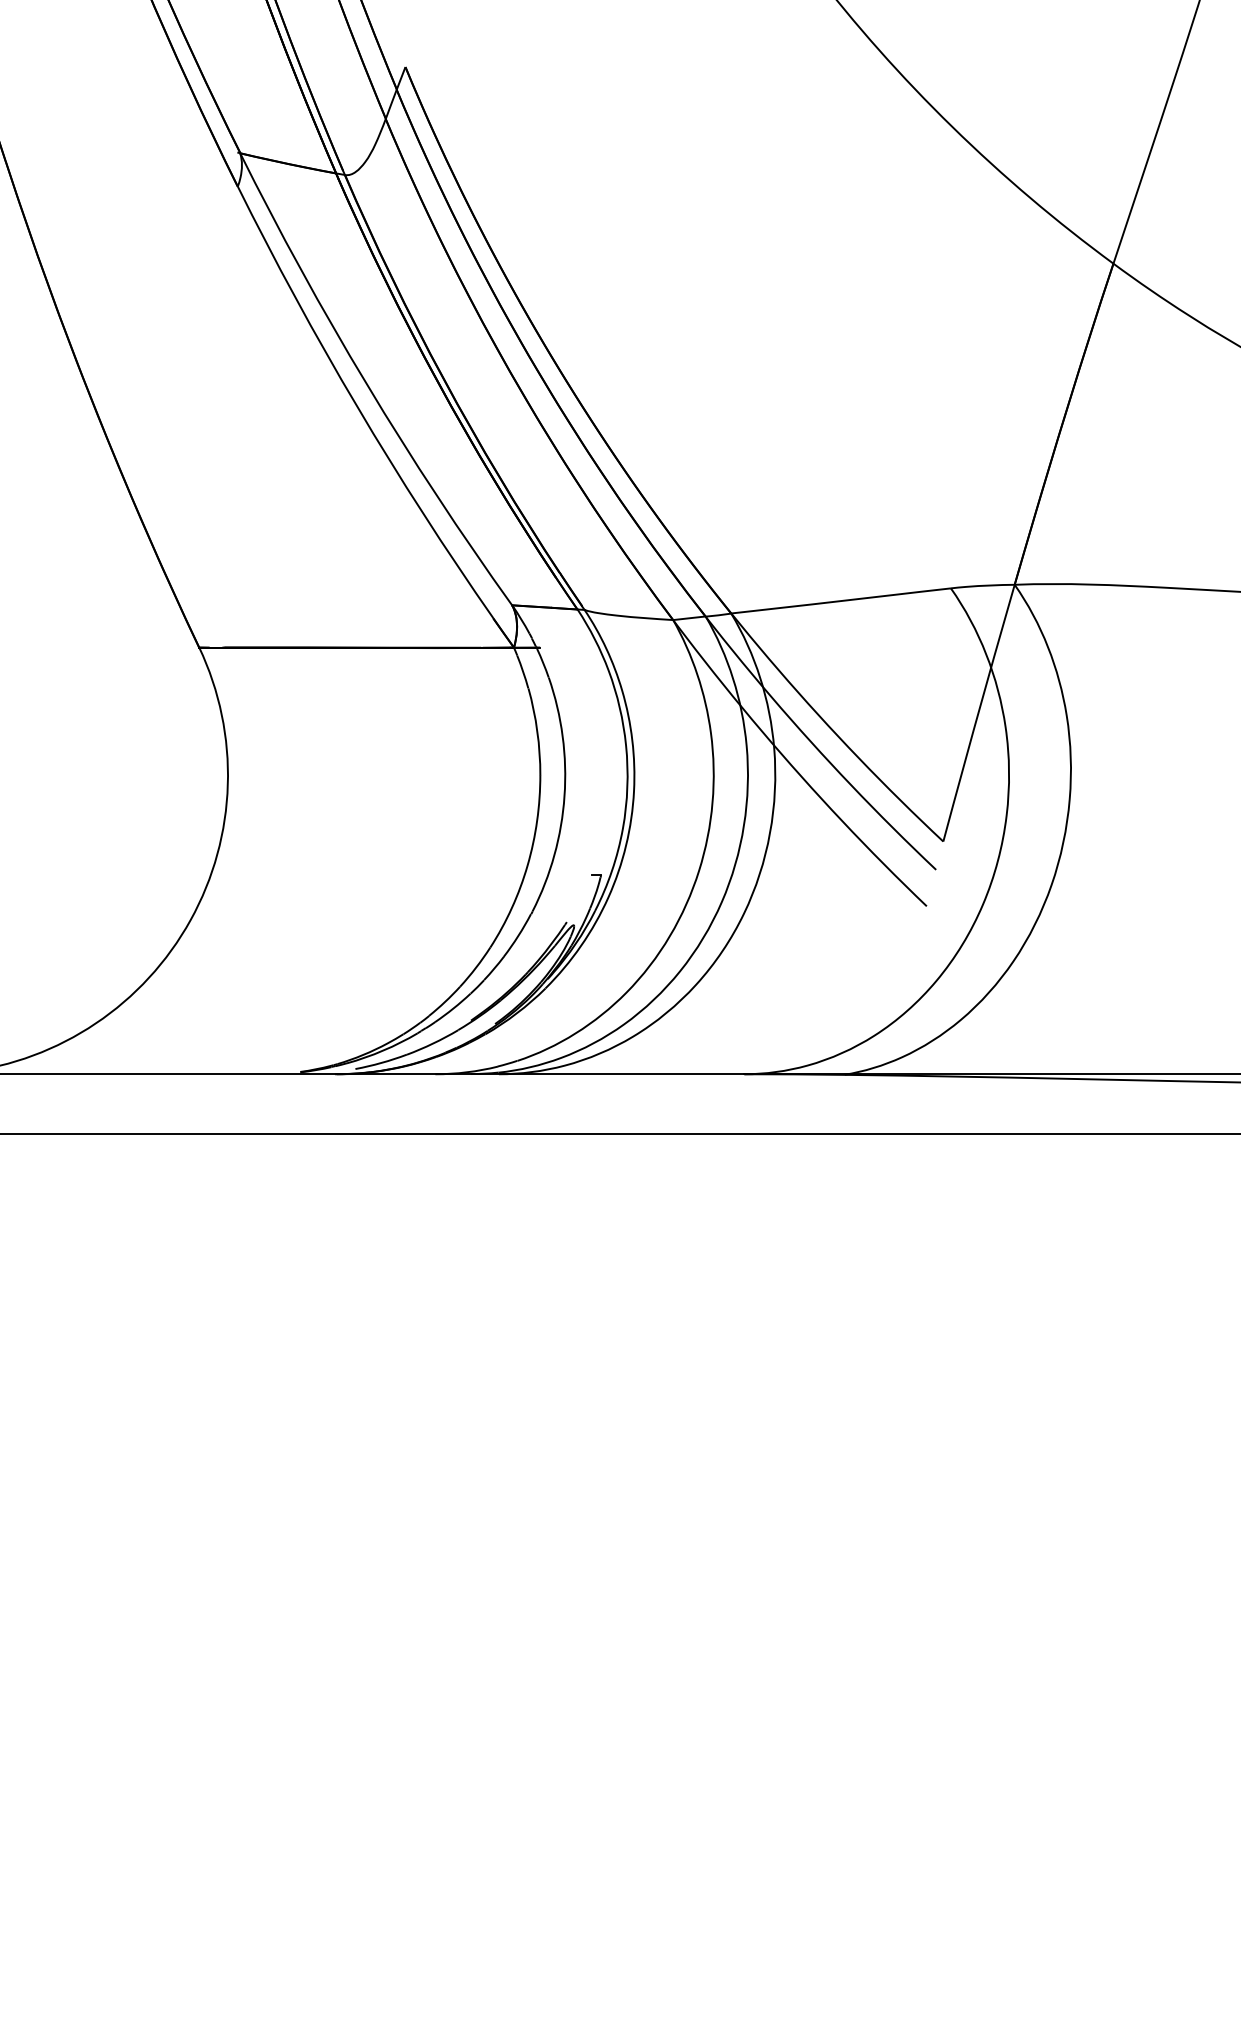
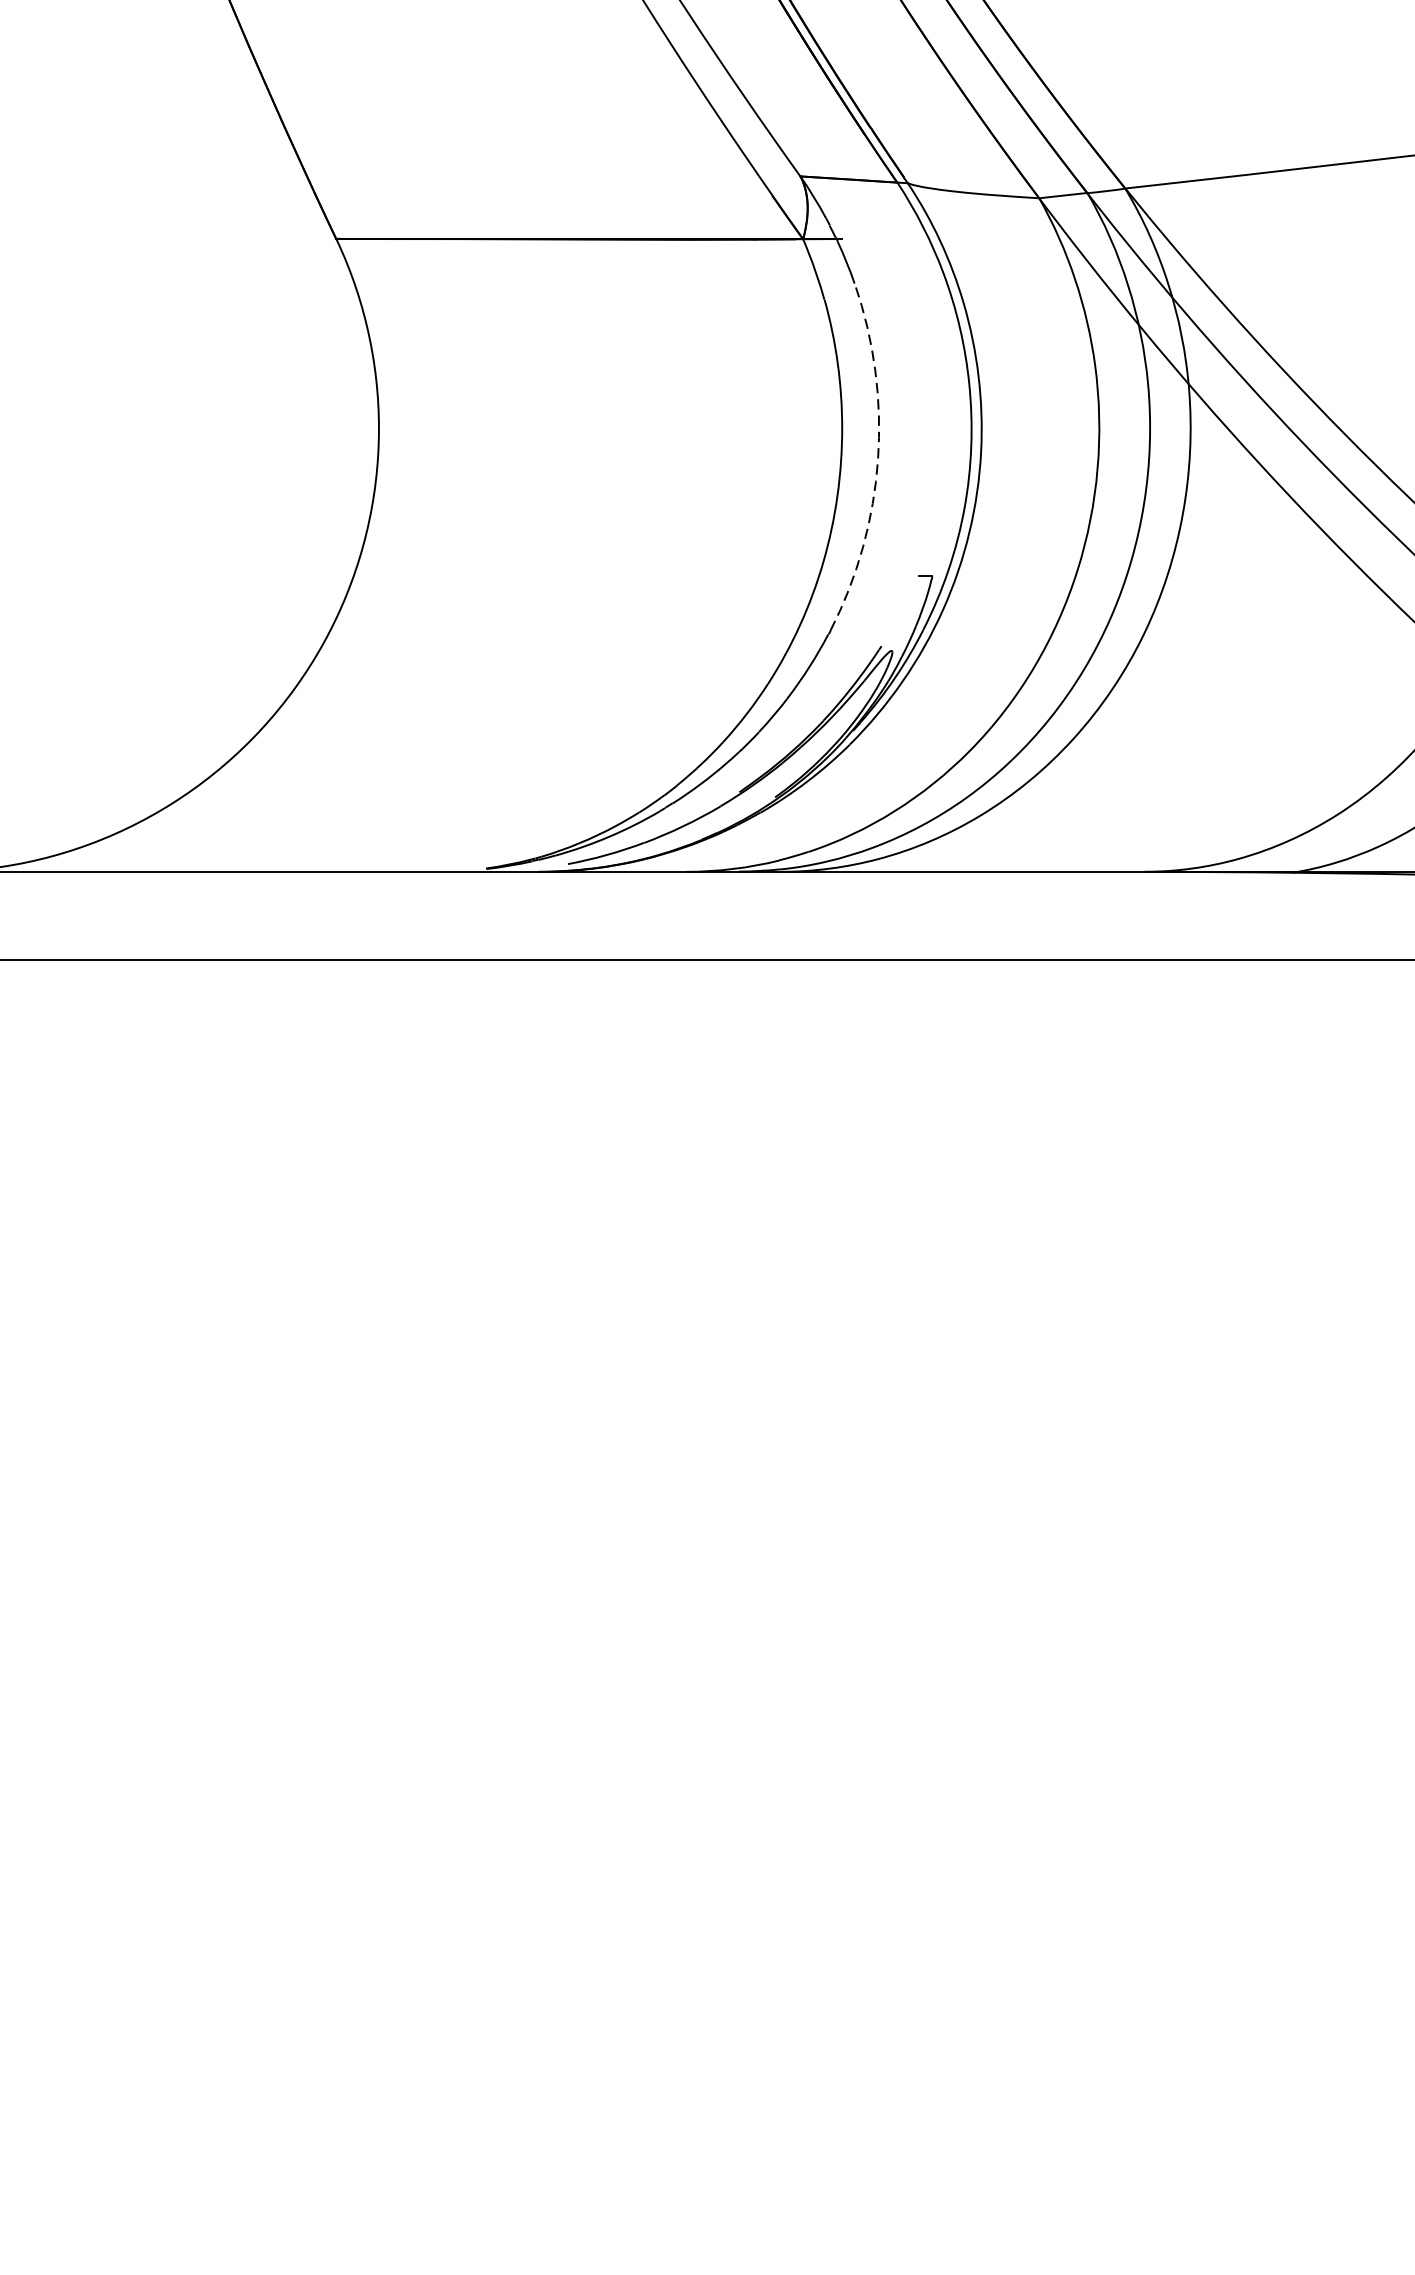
arc: (564, 796) -> (878, 459), solid -> dashed

